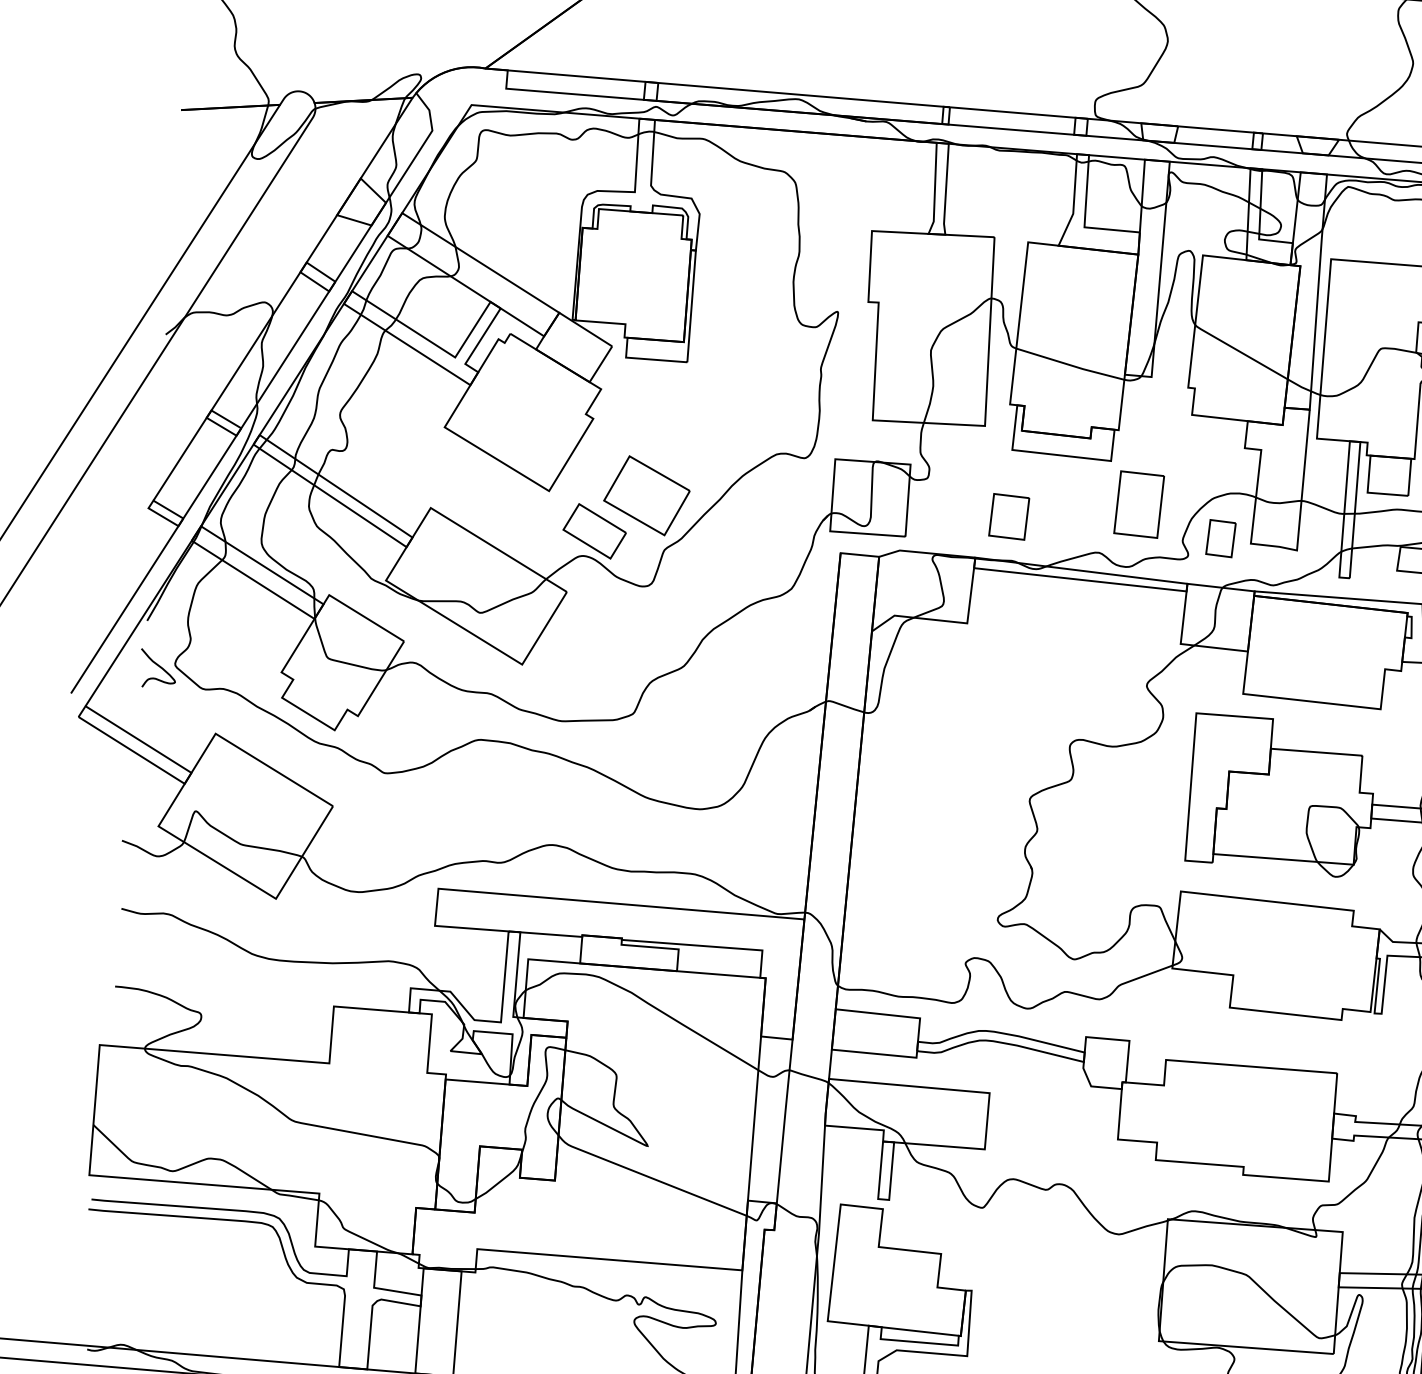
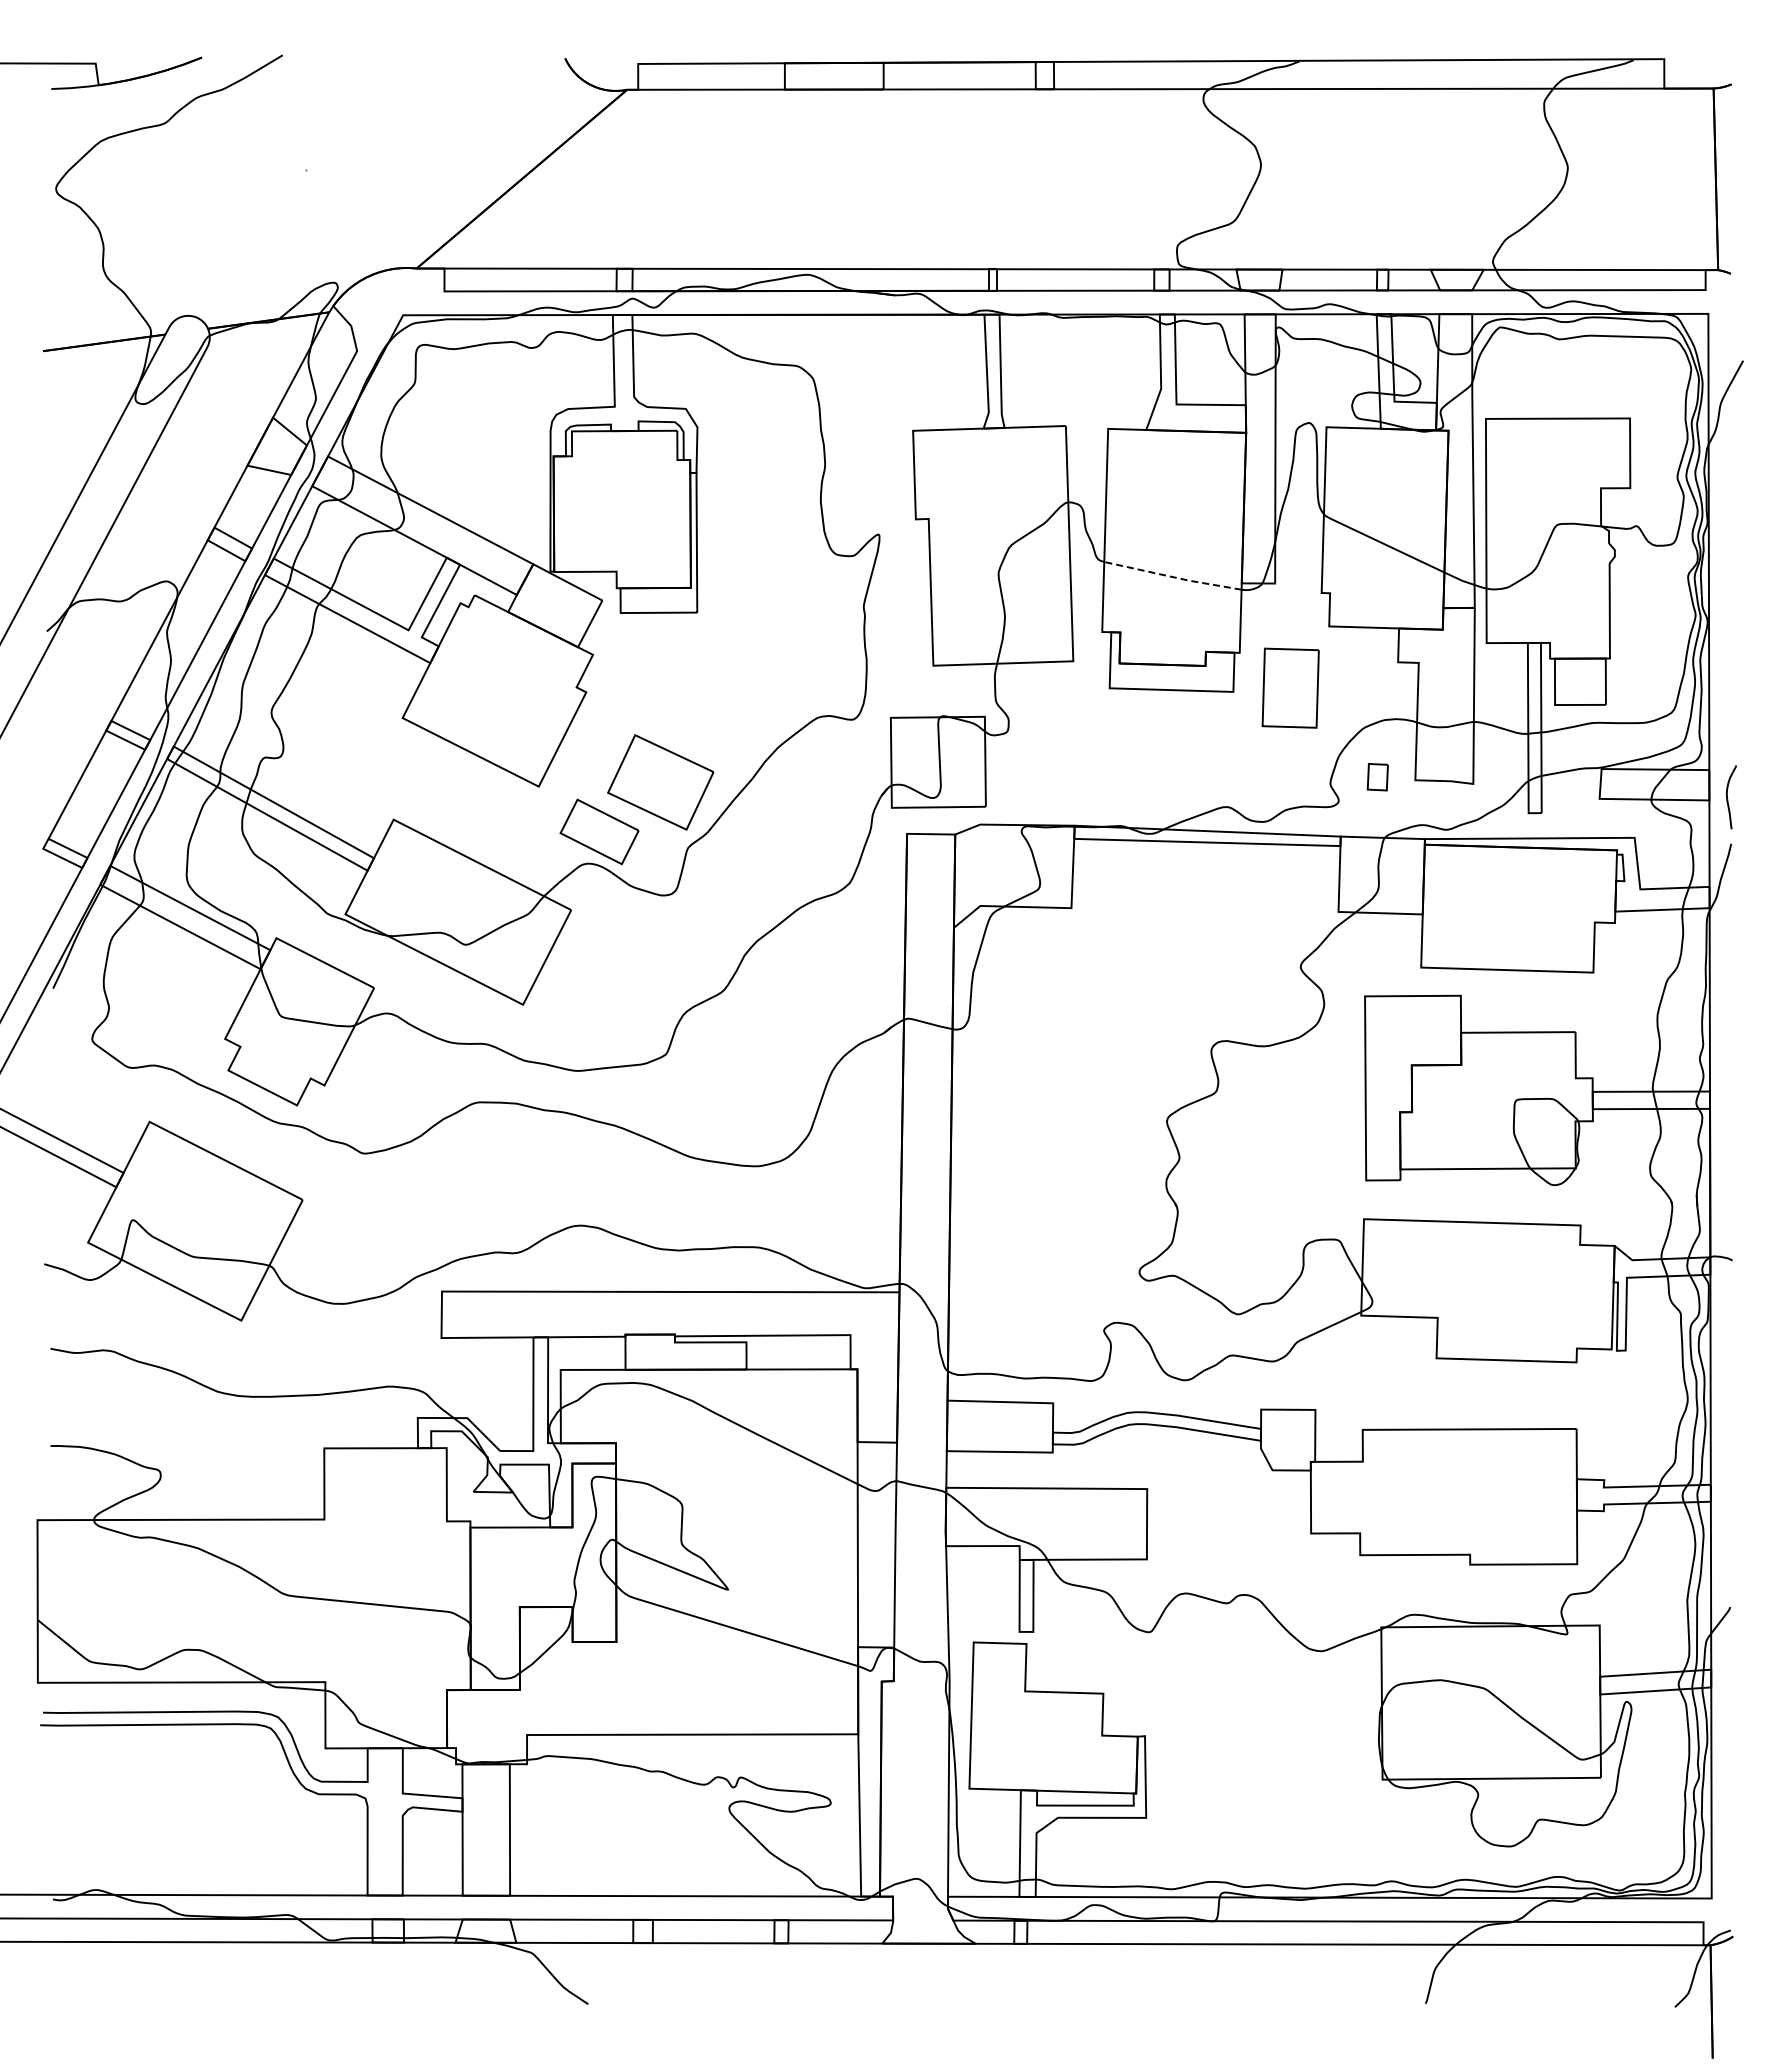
line: (1069, 365) -> (1172, 577), solid -> dashed
part: (1139, 504) -> (1290, 687), moved
part: (1009, 516) -> (1112, 771), removed
part: (1220, 538) -> (1377, 777), size x0.6
curve: (159, 667) -> (73, 1045), removed

